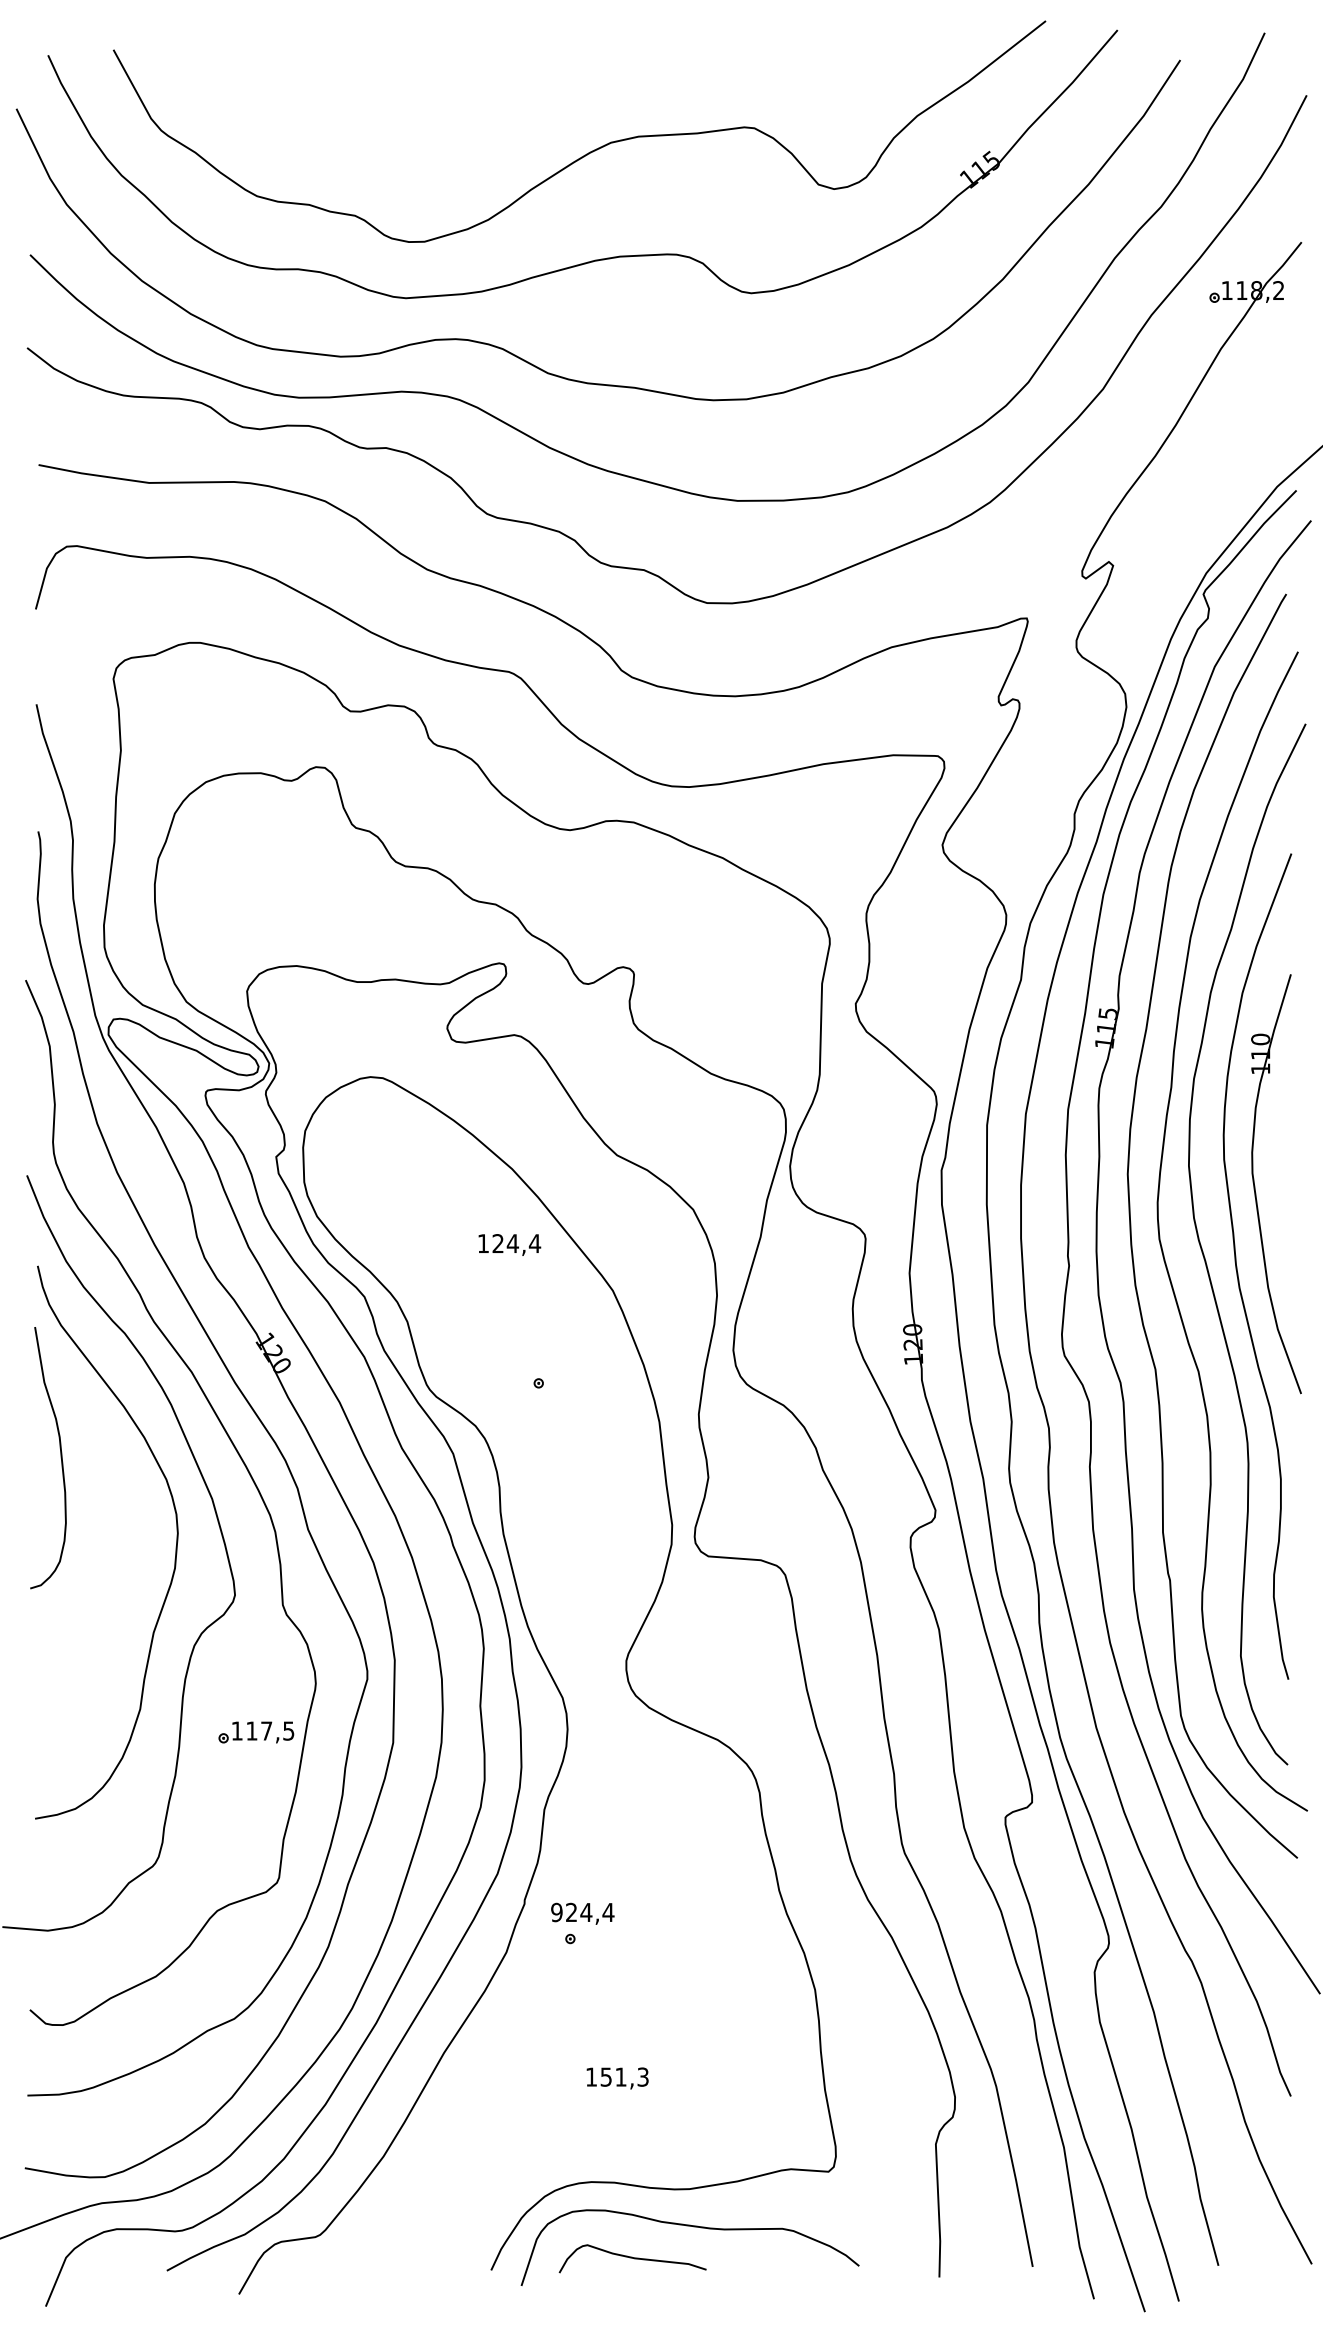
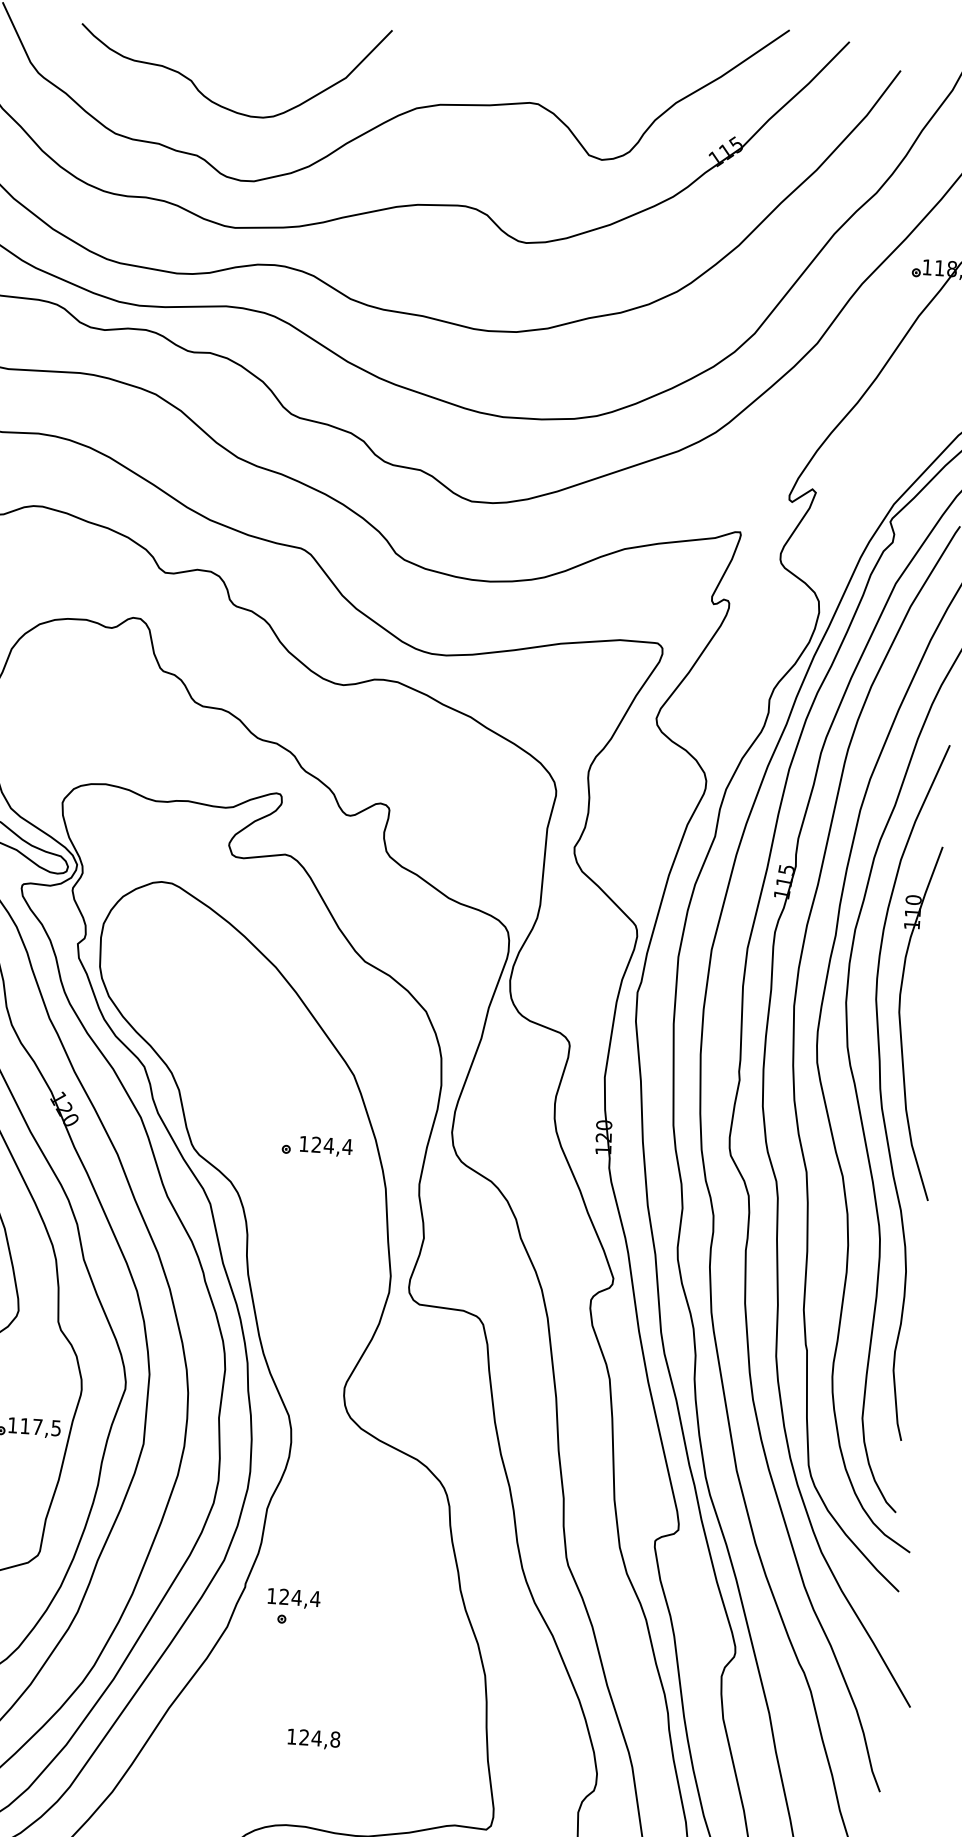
curve: (375, 152) -> (217, 103), added
text: (509, 1244) -> (326, 1146), moved
text: (556, 1912) -> (271, 1596), 924,4 -> 124,4
text: (624, 2076) -> (319, 1738), 151,3 -> 124,8

